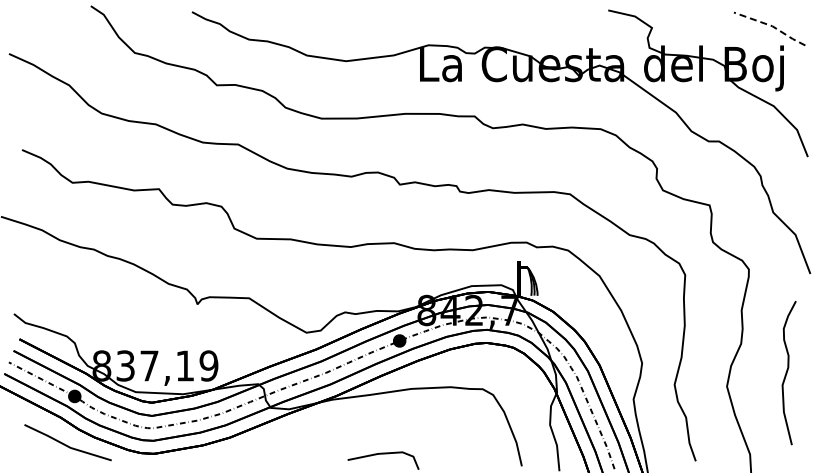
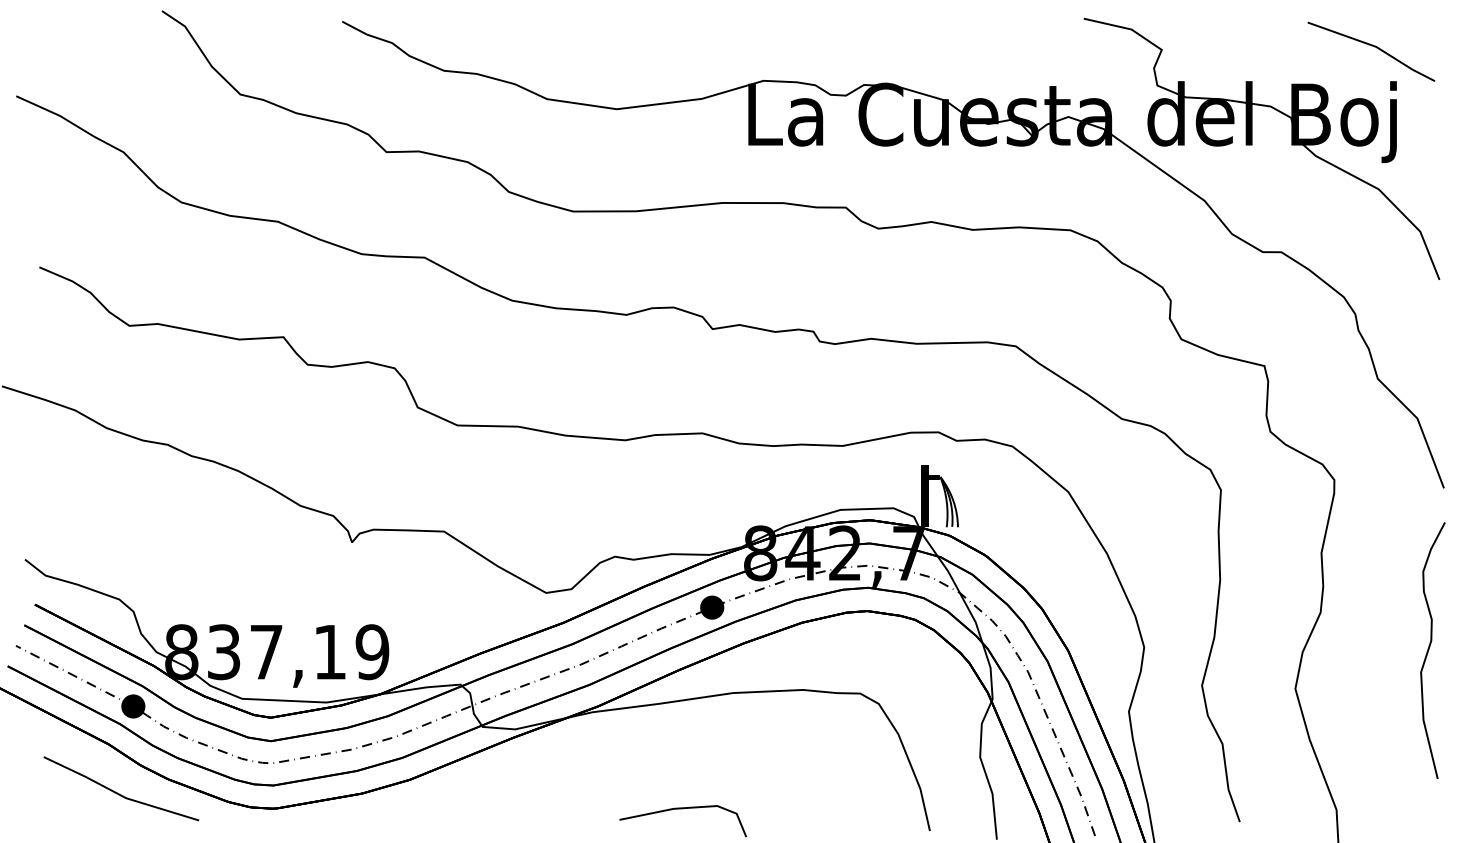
line: (772, 26) -> (1376, 47), dashed -> solid
curve: (787, 373) -> (1429, 651), moved

